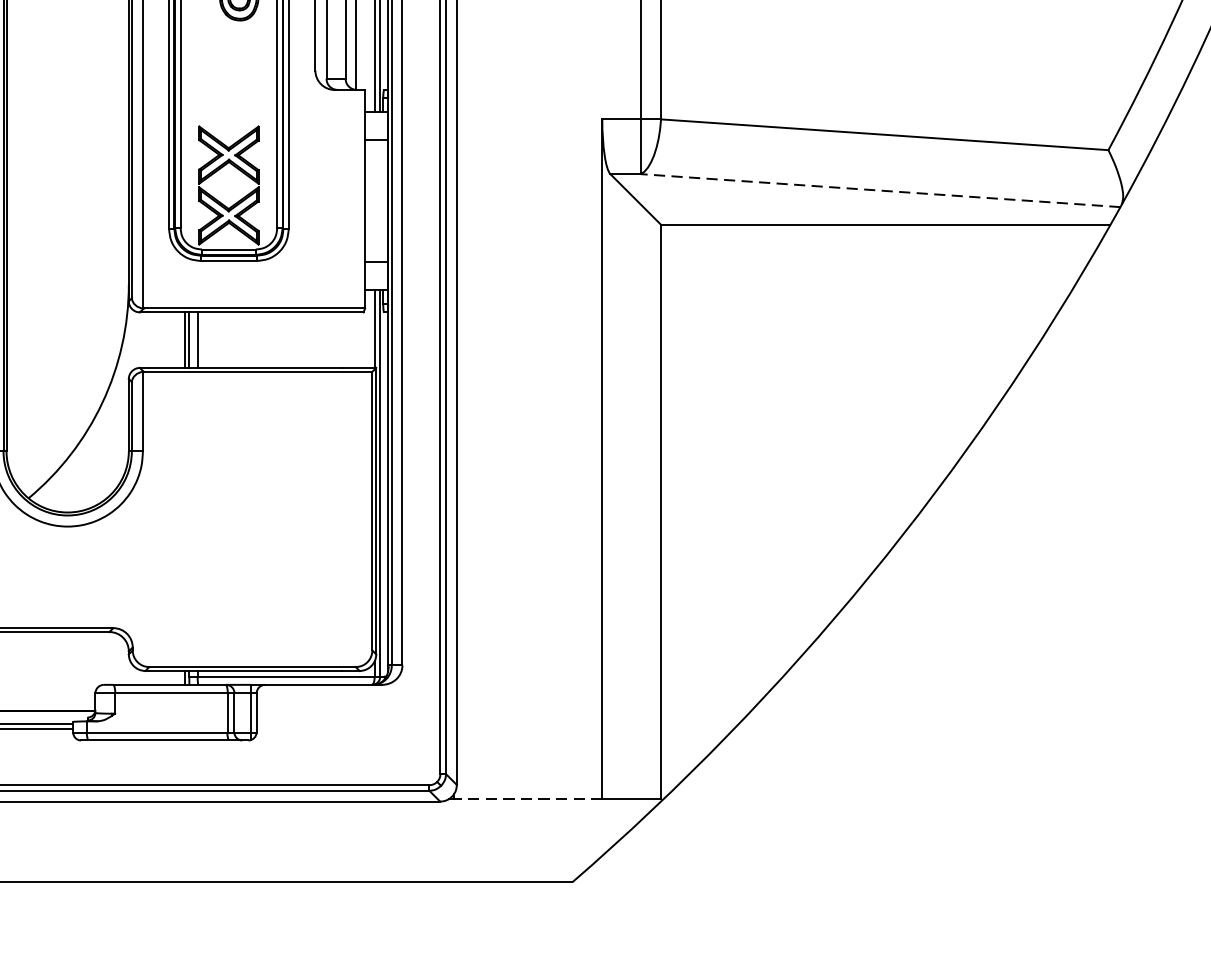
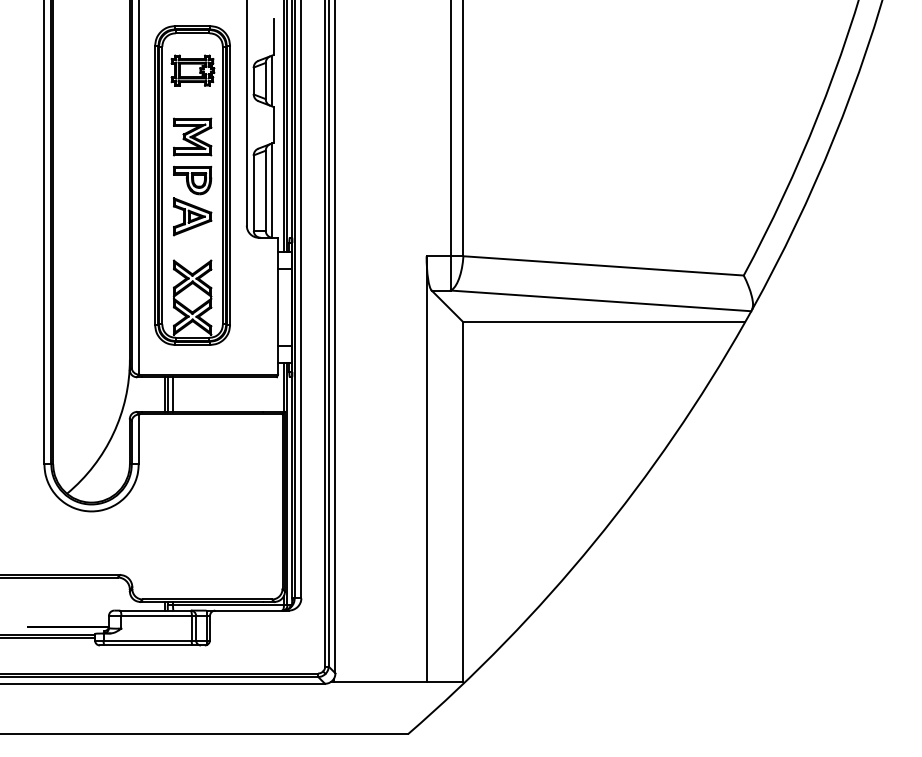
part: (228, 55) -> (192, 216), added
line: (881, 189) -> (601, 300), dashed -> solid
line: (527, 799) -> (379, 682), dashed -> solid

